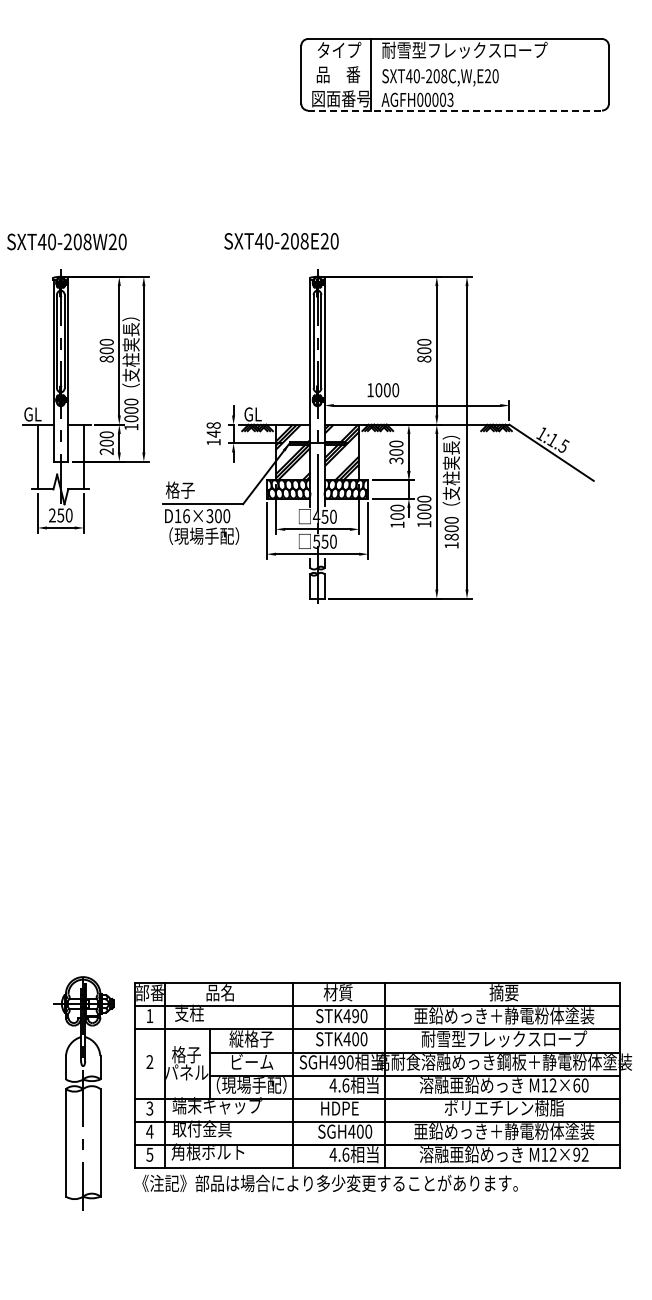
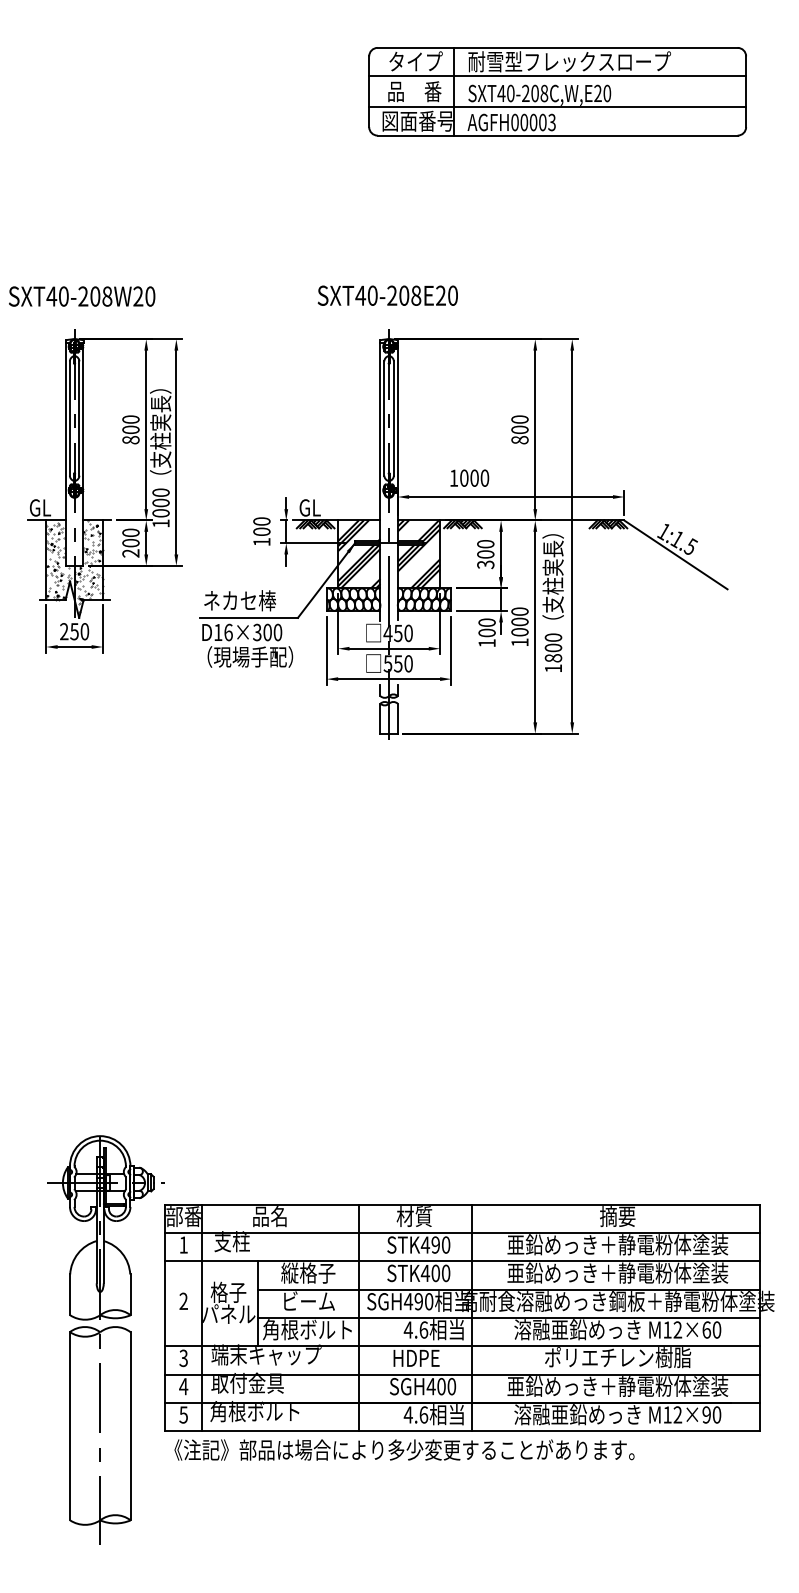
line: (454, 62) -> (556, 76), added
line: (454, 87) -> (556, 107), added
line: (455, 110) -> (558, 135), dashed -> solid
text: (281, 241) -> (387, 296), moved
text: (213, 429) -> (261, 526), 148 -> 100
hatch: (60, 462) -> (74, 566), added
text: (195, 489) -> (239, 599), 格子 -> ネカセ棒
text: (504, 1038) -> (618, 1272), 耐雪型フレックスロープ -> 亜鉛めっき＋静電粉体塗装
text: (250, 1085) -> (306, 1330), （現場手配） -> 角根ボルト
part: (86, 1093) -> (106, 1339), size x1.43
text: (584, 1154) -> (716, 1414), M12×92 -> M12×90

